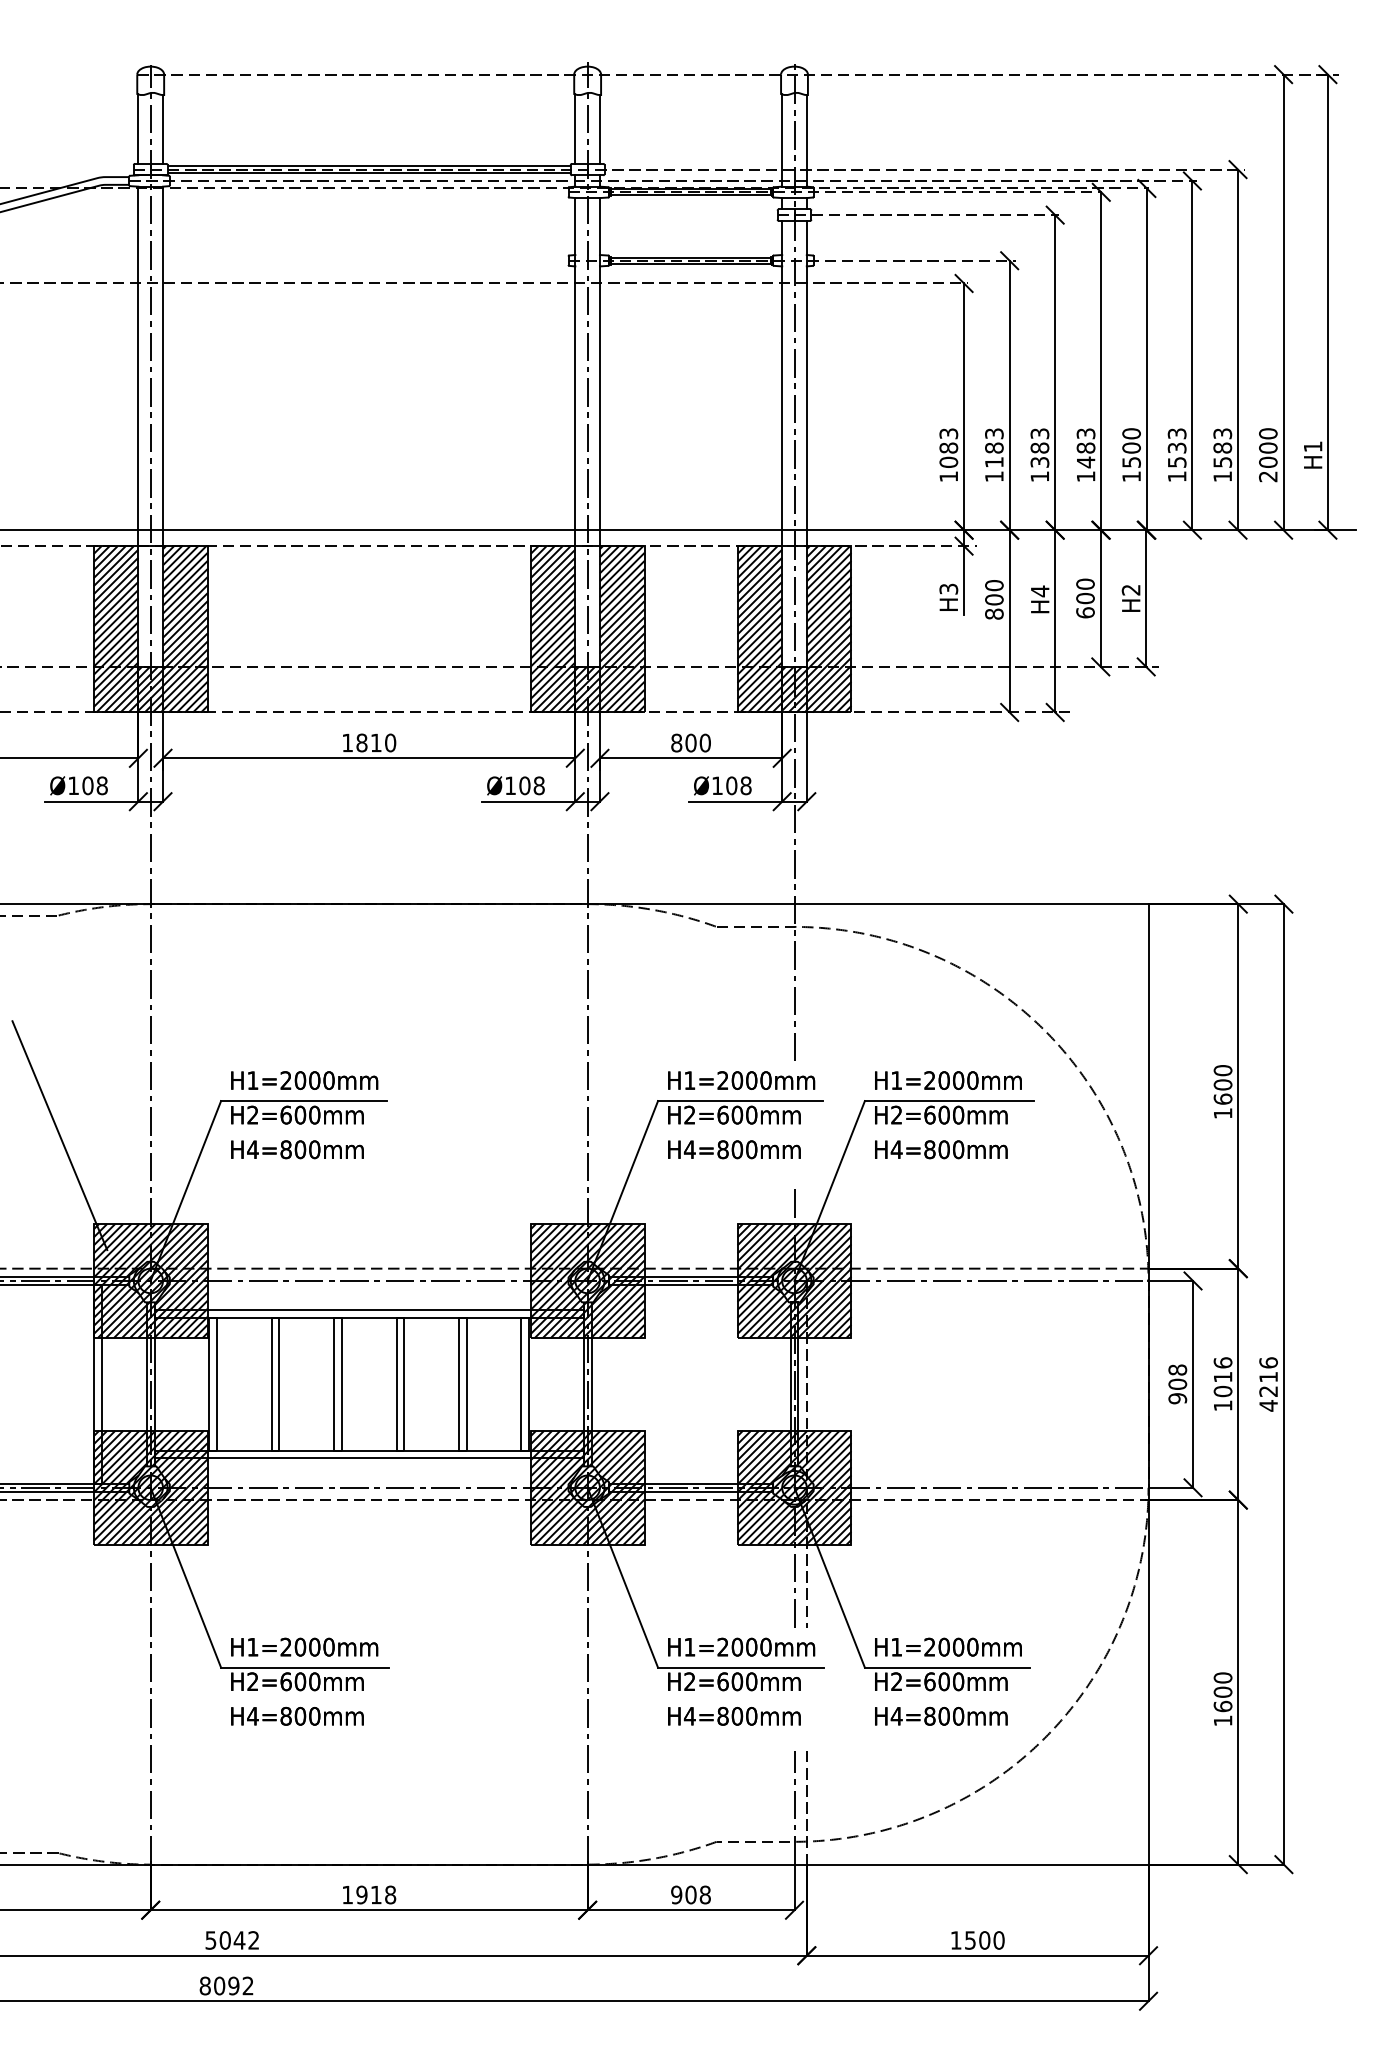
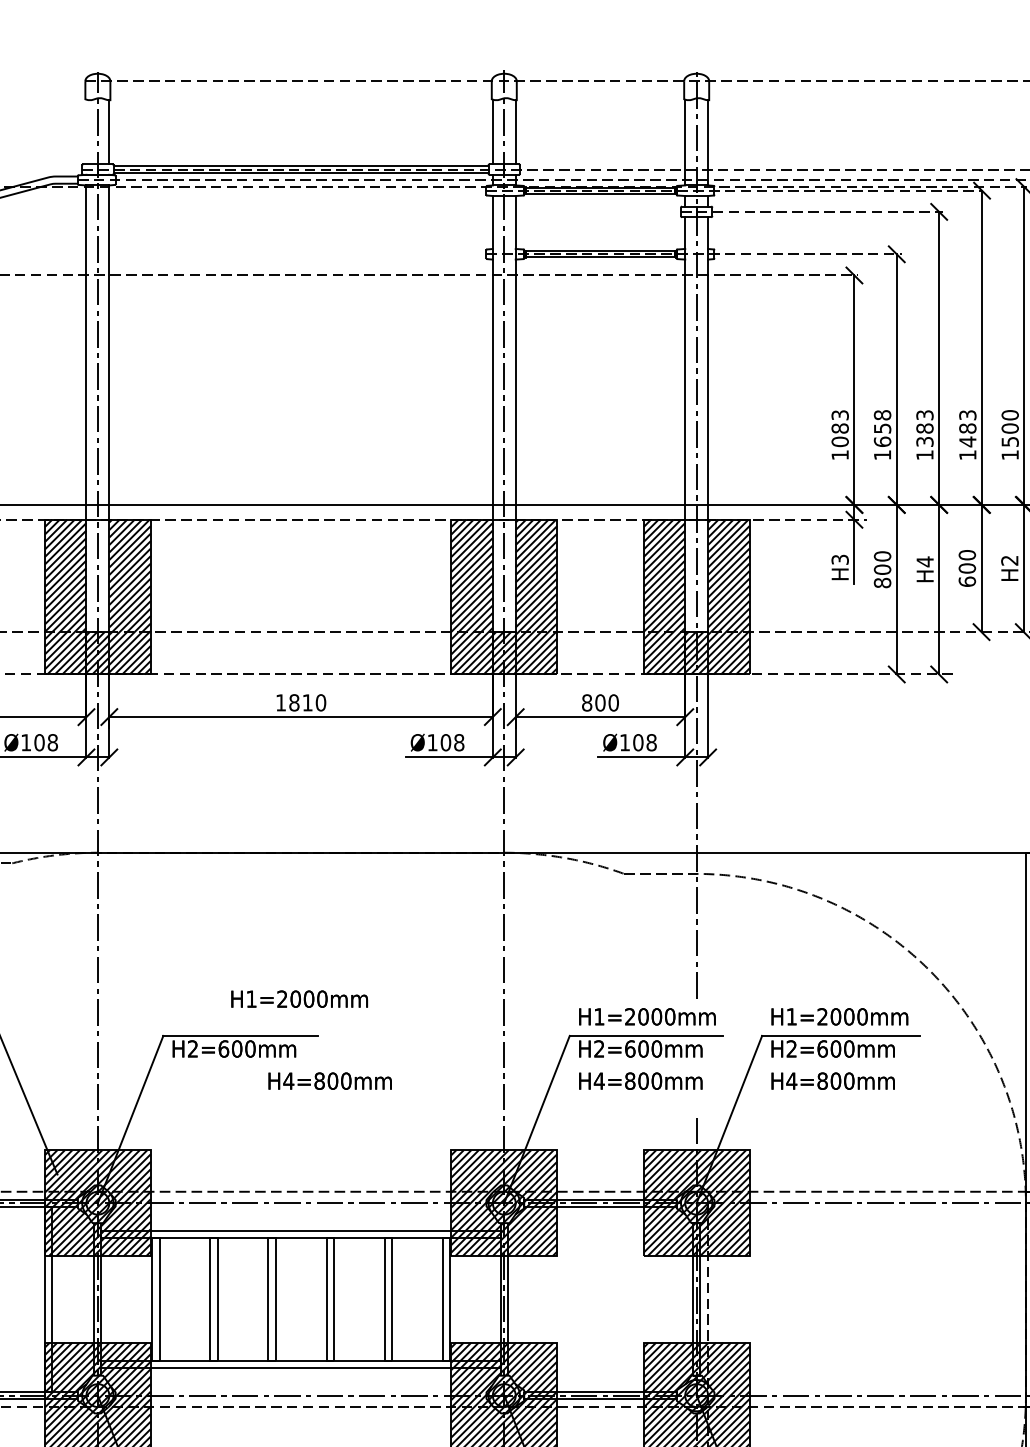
line: (138, 128) -> (86, 131), removed
text: (994, 447) -> (882, 428), 1183 -> 1658
text: (304, 1080) -> (299, 999), moved
text: (297, 1149) -> (330, 1080), moved

